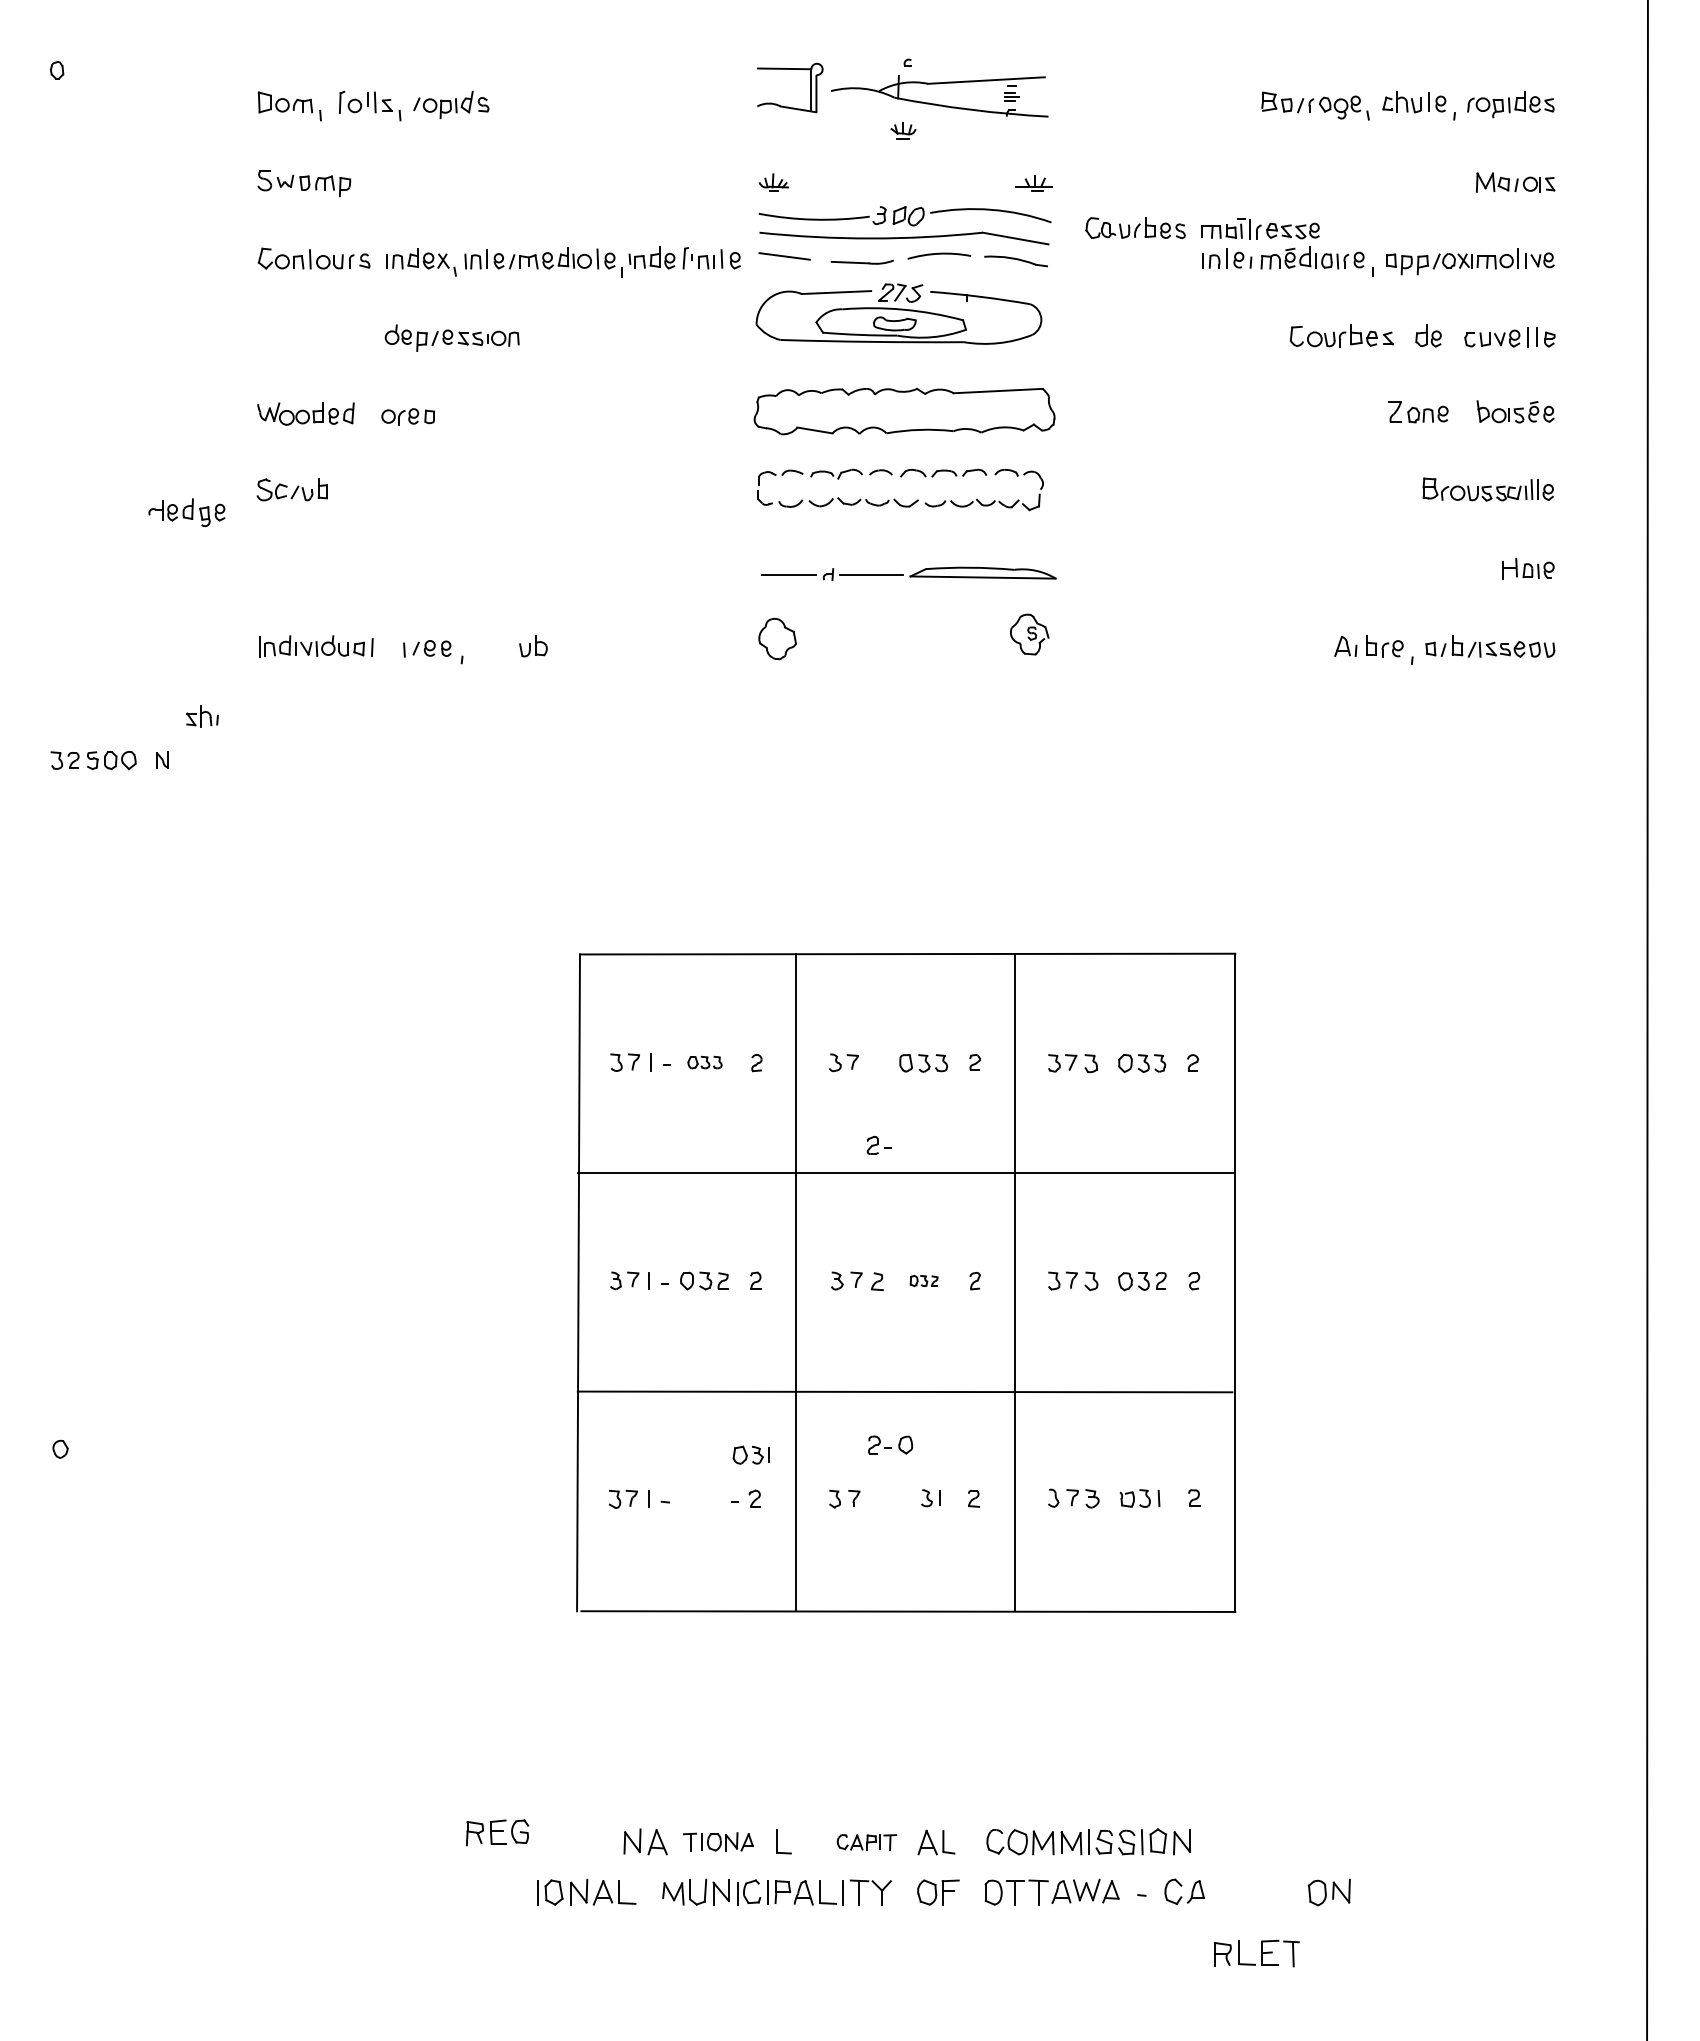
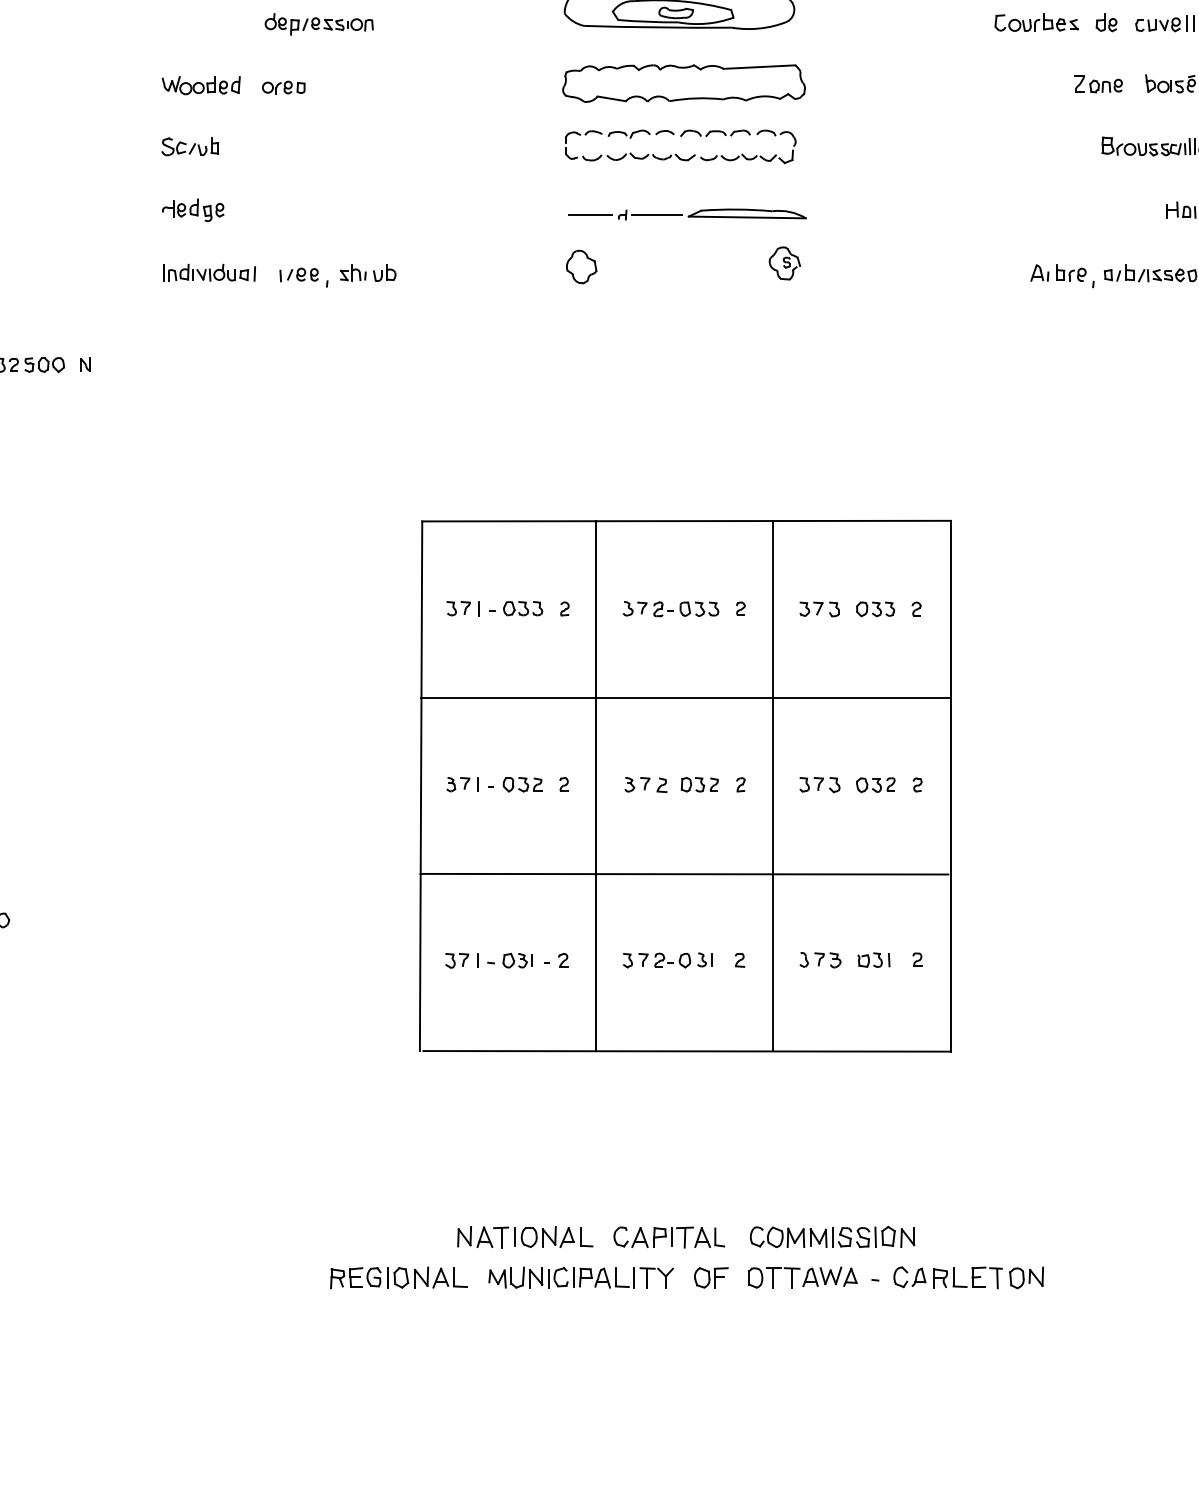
part: (186, 512) -> (192, 210), moved
part: (202, 716) -> (353, 273), moved
part: (704, 1062) -> (522, 608), size x1.43
part: (878, 1144) -> (662, 608), moved
part: (923, 1280) -> (699, 784), size x1.67
part: (890, 1444) -> (672, 960), moved
part: (750, 1454) -> (517, 960), moved
part: (497, 1832) -> (355, 1277), moved
part: (718, 1841) -> (533, 1236), size x1.43
part: (866, 1842) -> (653, 1237), size x1.67
part: (1256, 1953) -> (967, 1277), moved

